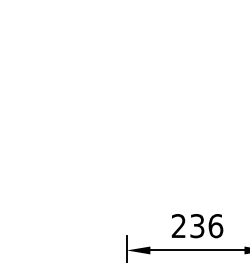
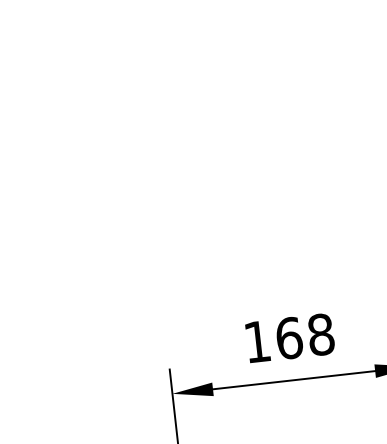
text: (197, 226) -> (289, 338), 236 -> 168

